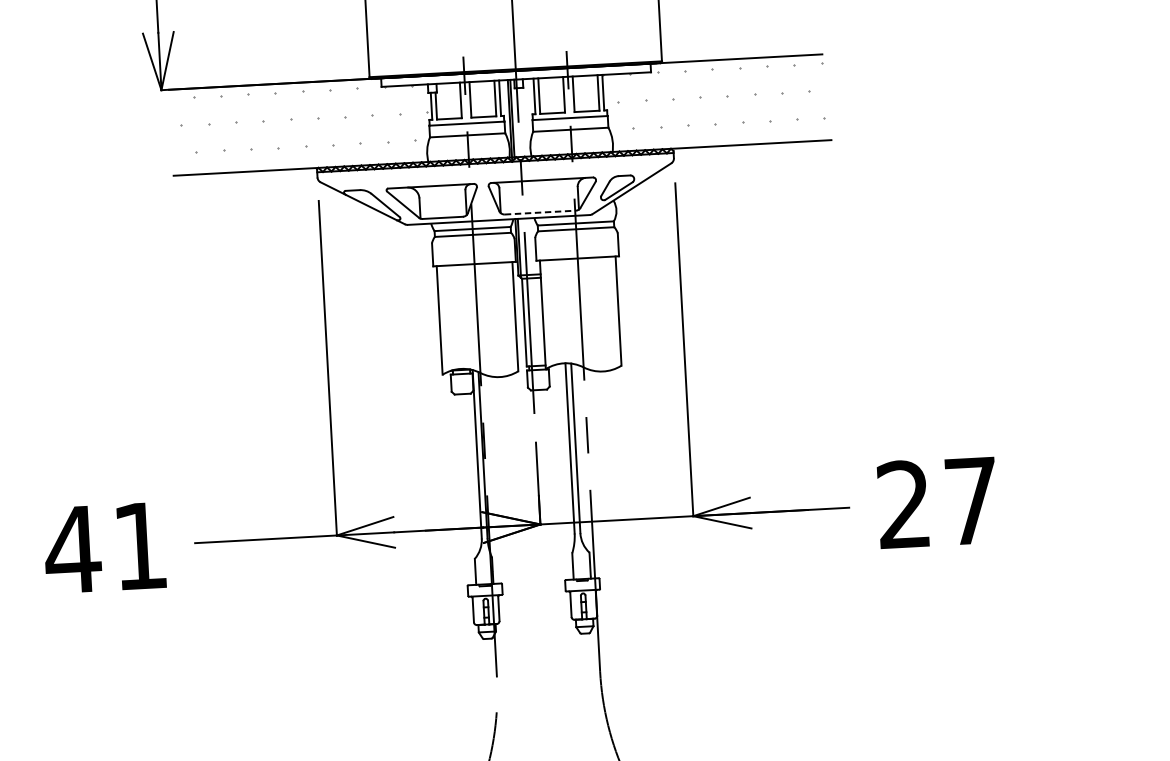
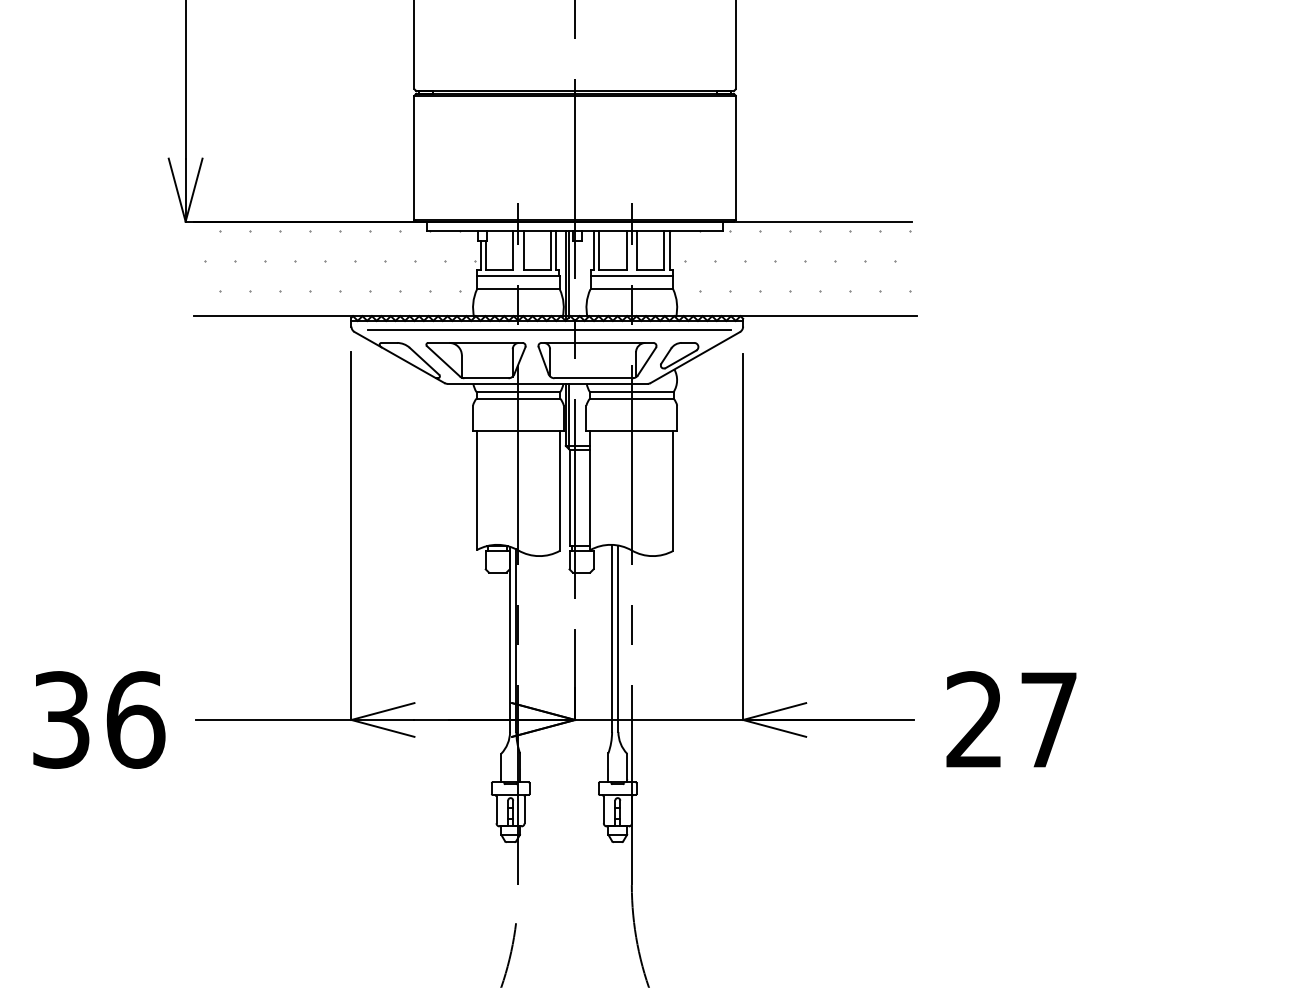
line: (497, 171) -> (549, 330), added
line: (541, 212) -> (594, 378), dashed -> solid
text: (105, 547) -> (97, 719), 41 -> 36

